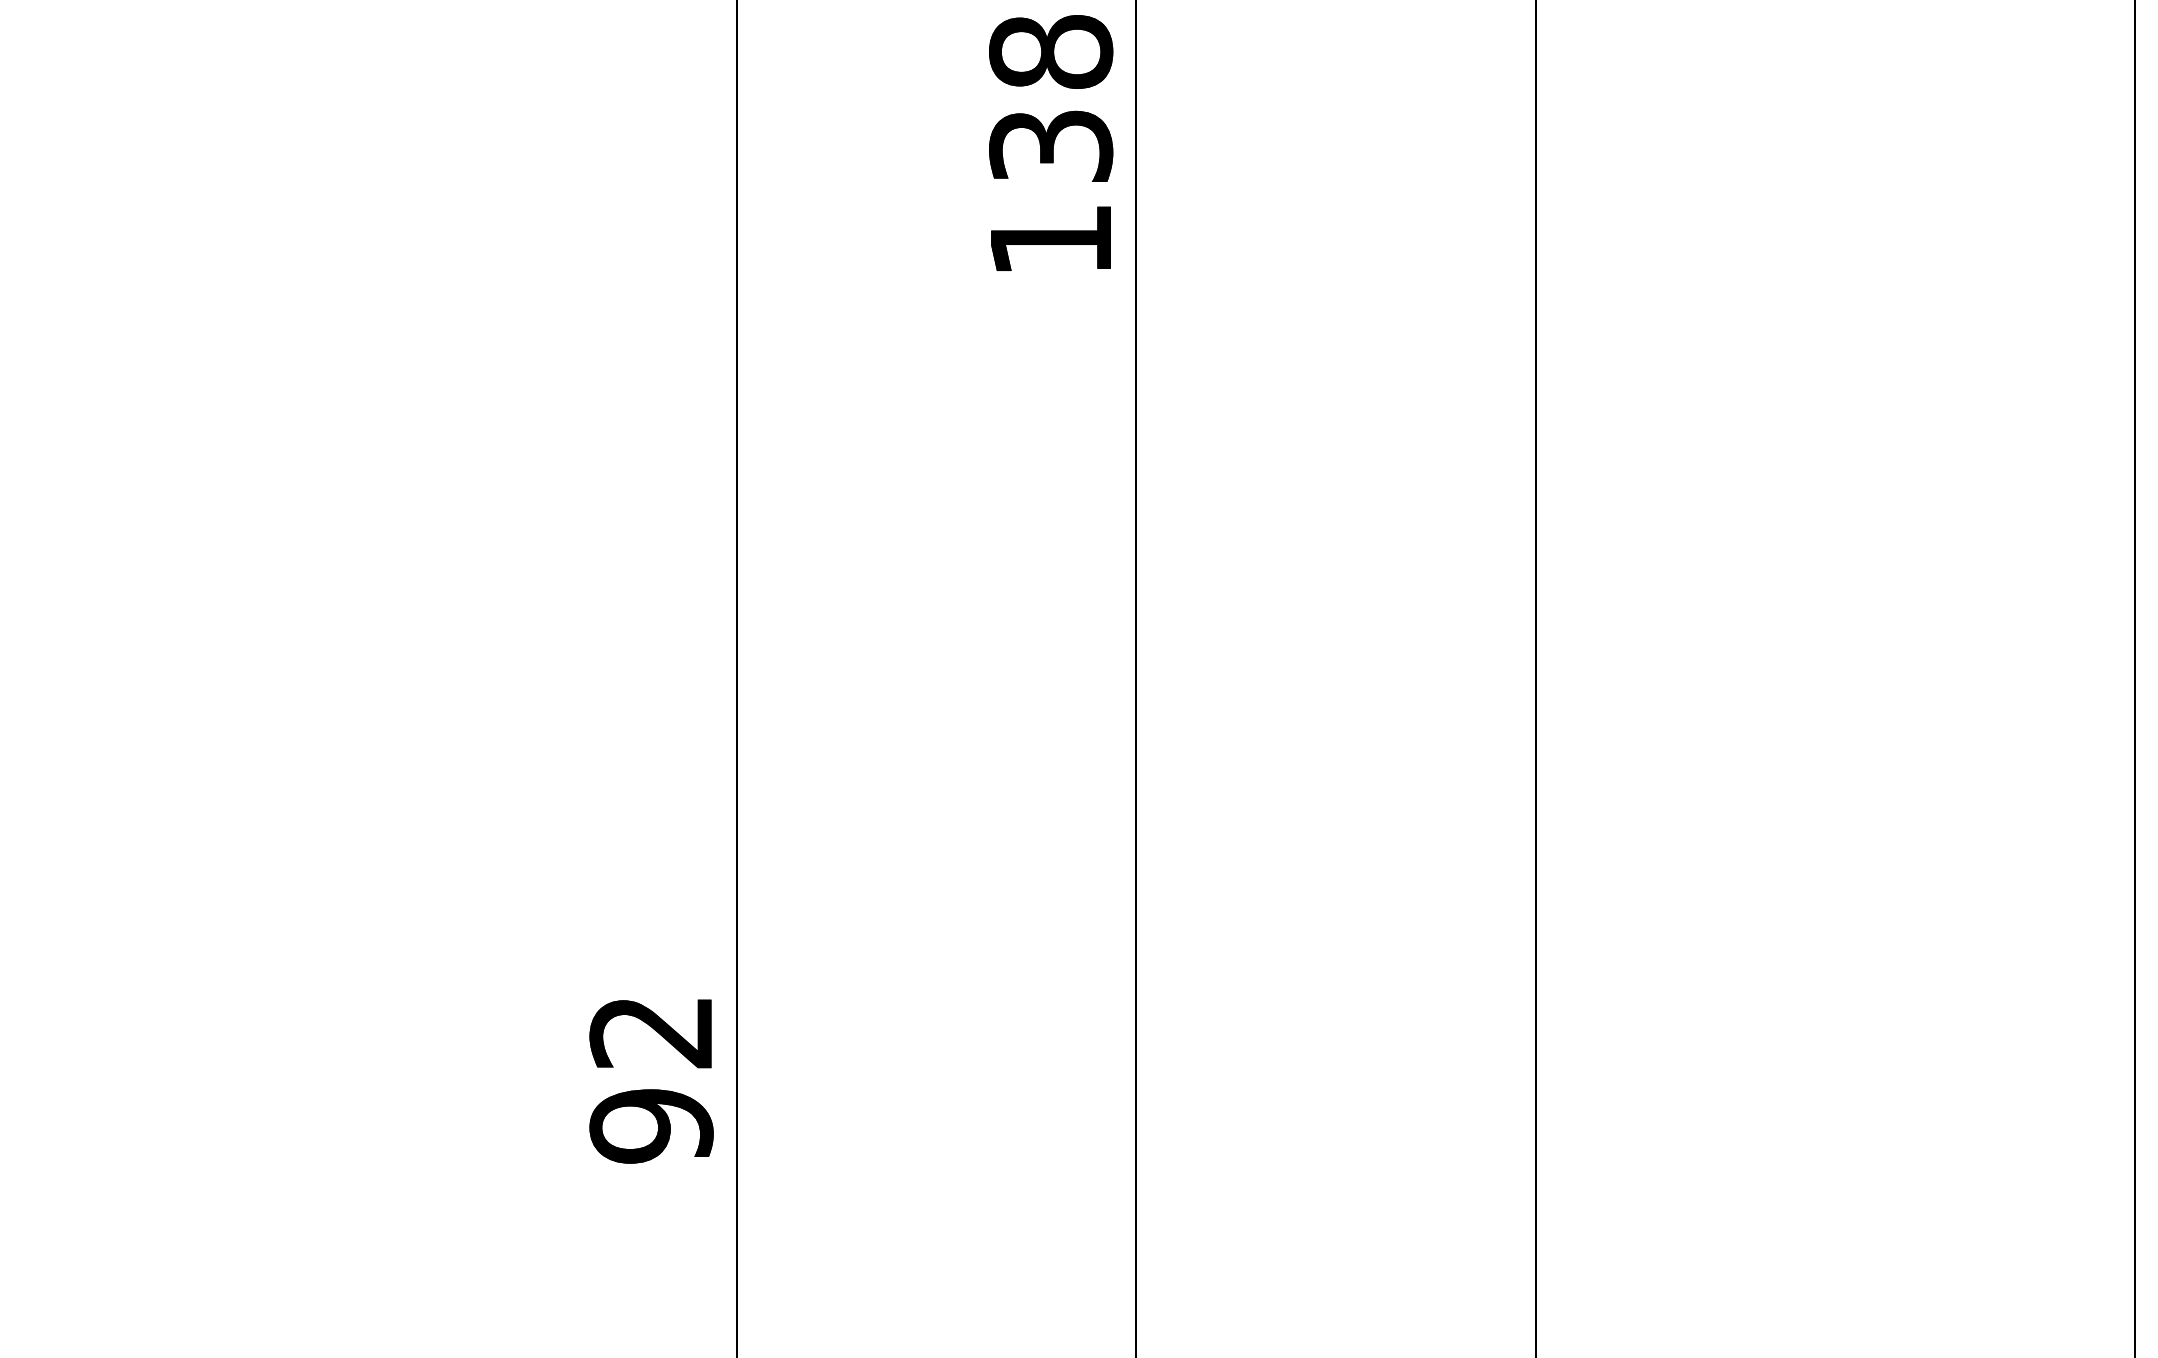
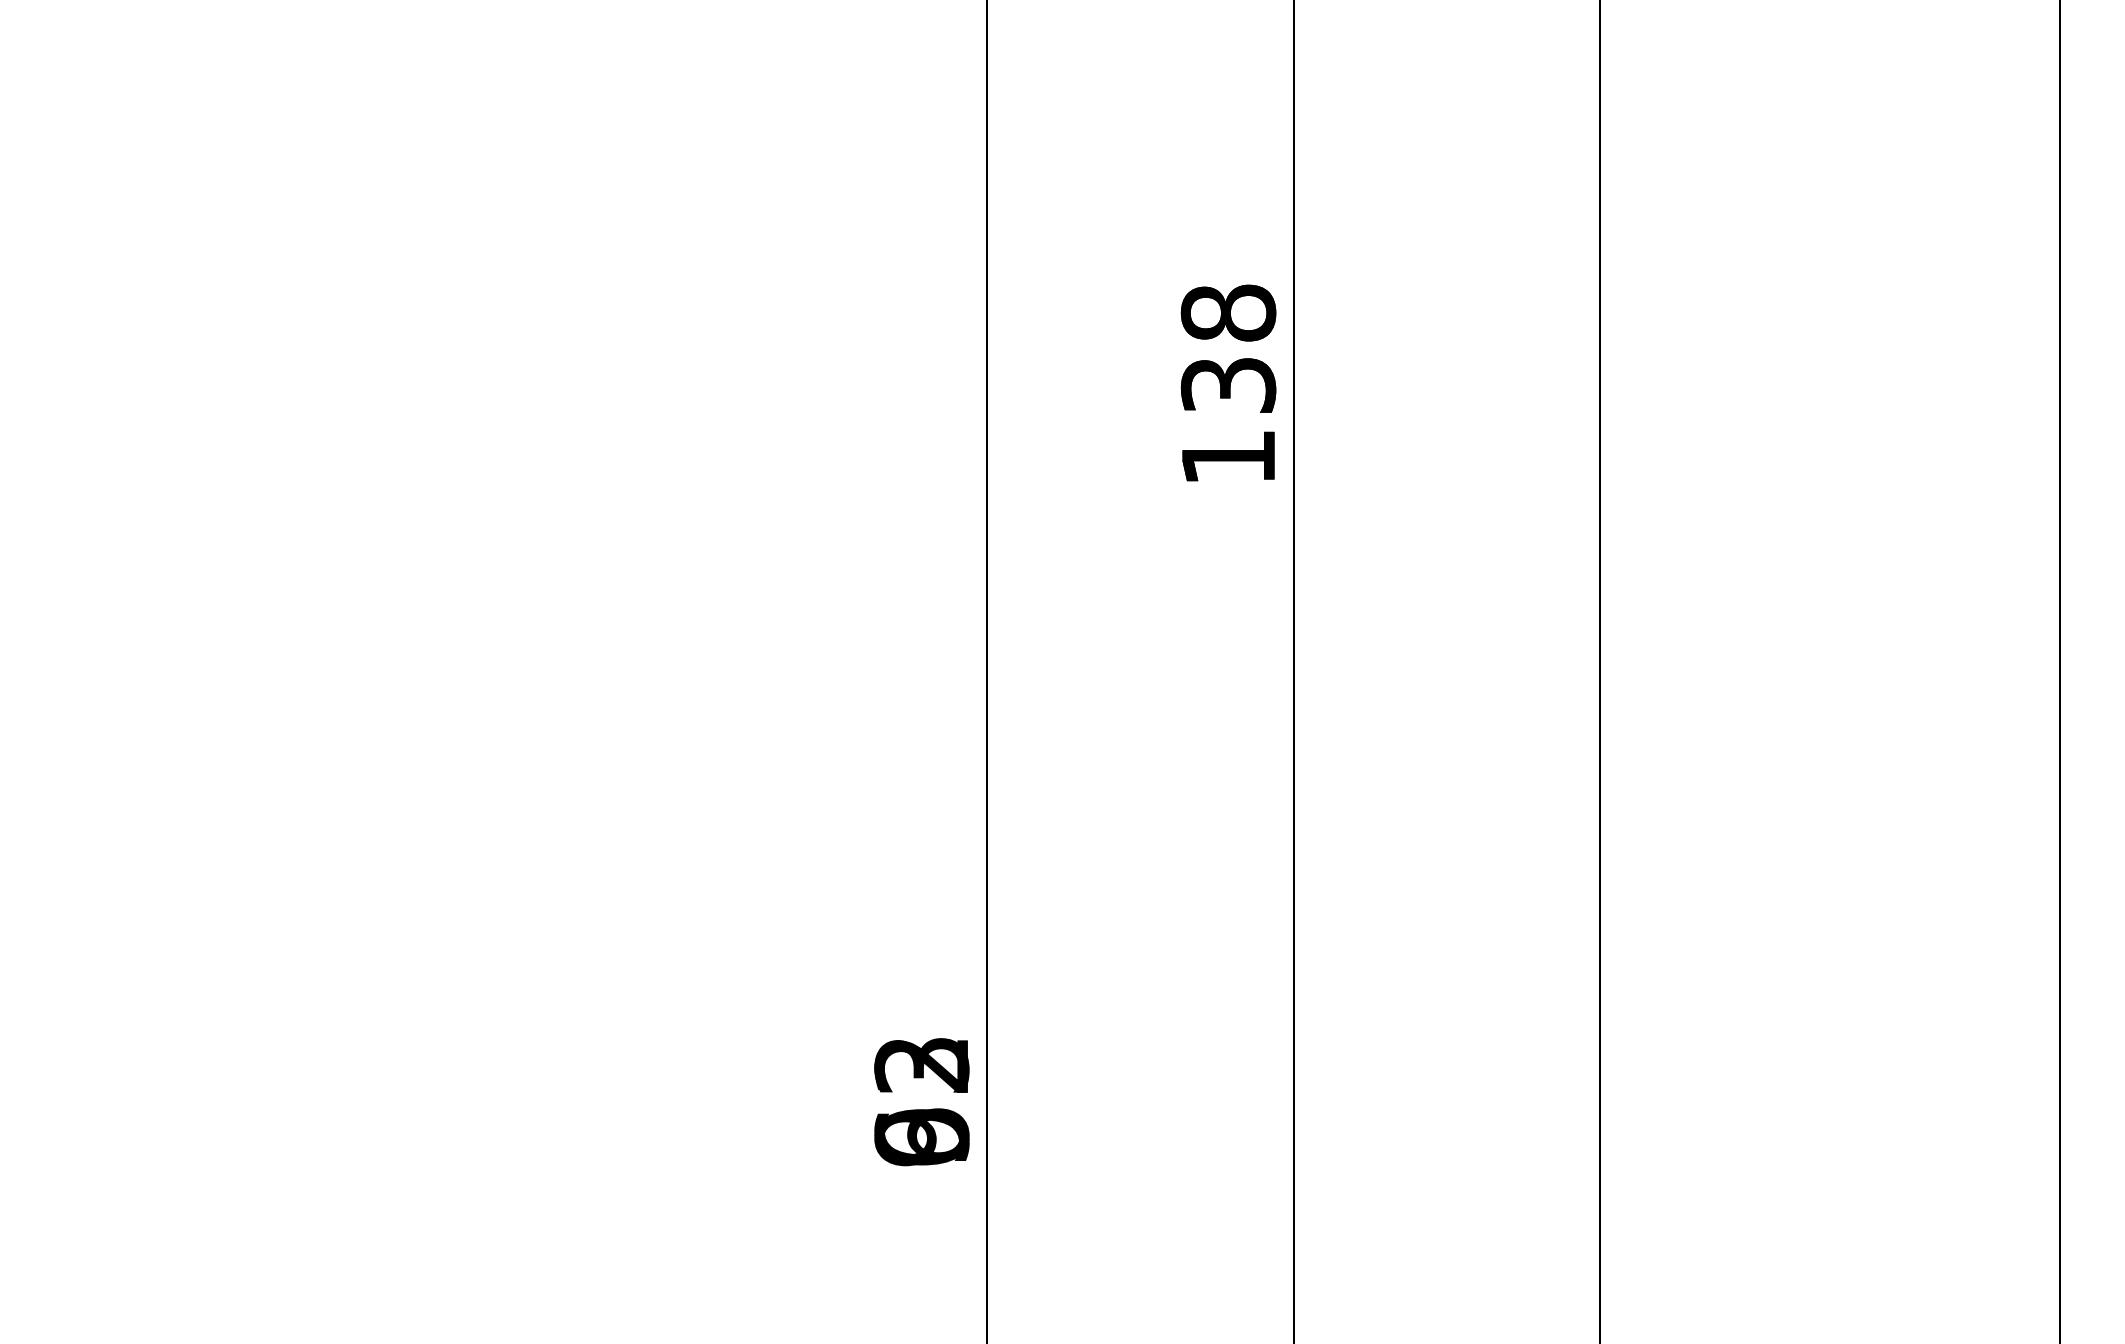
text: (650, 1080) -> (921, 1102), 92 -> 63

